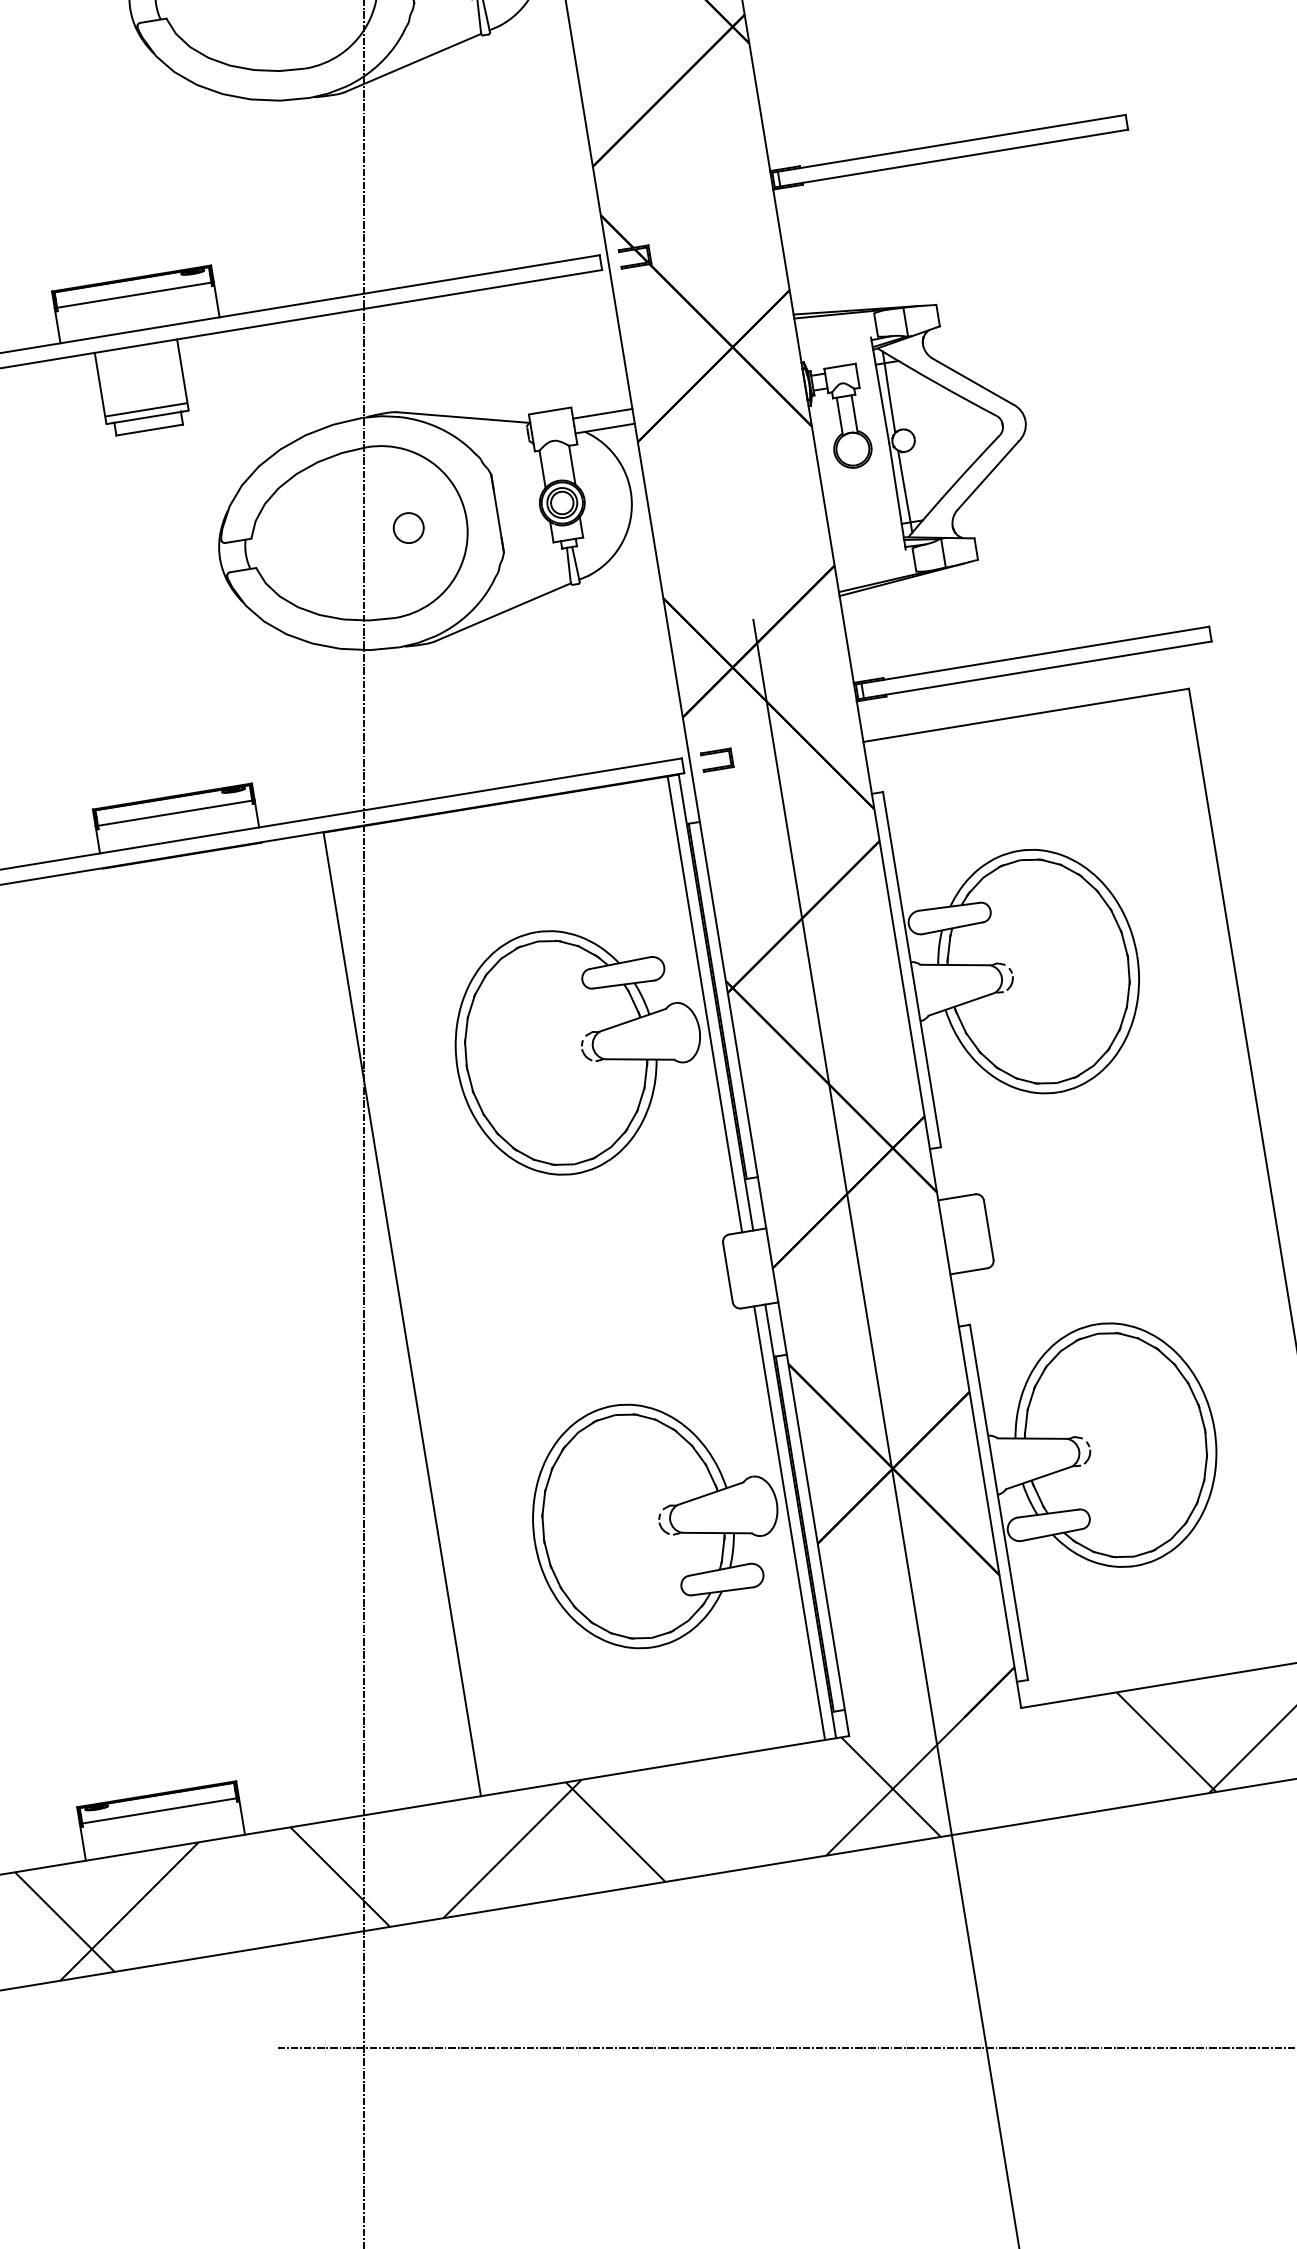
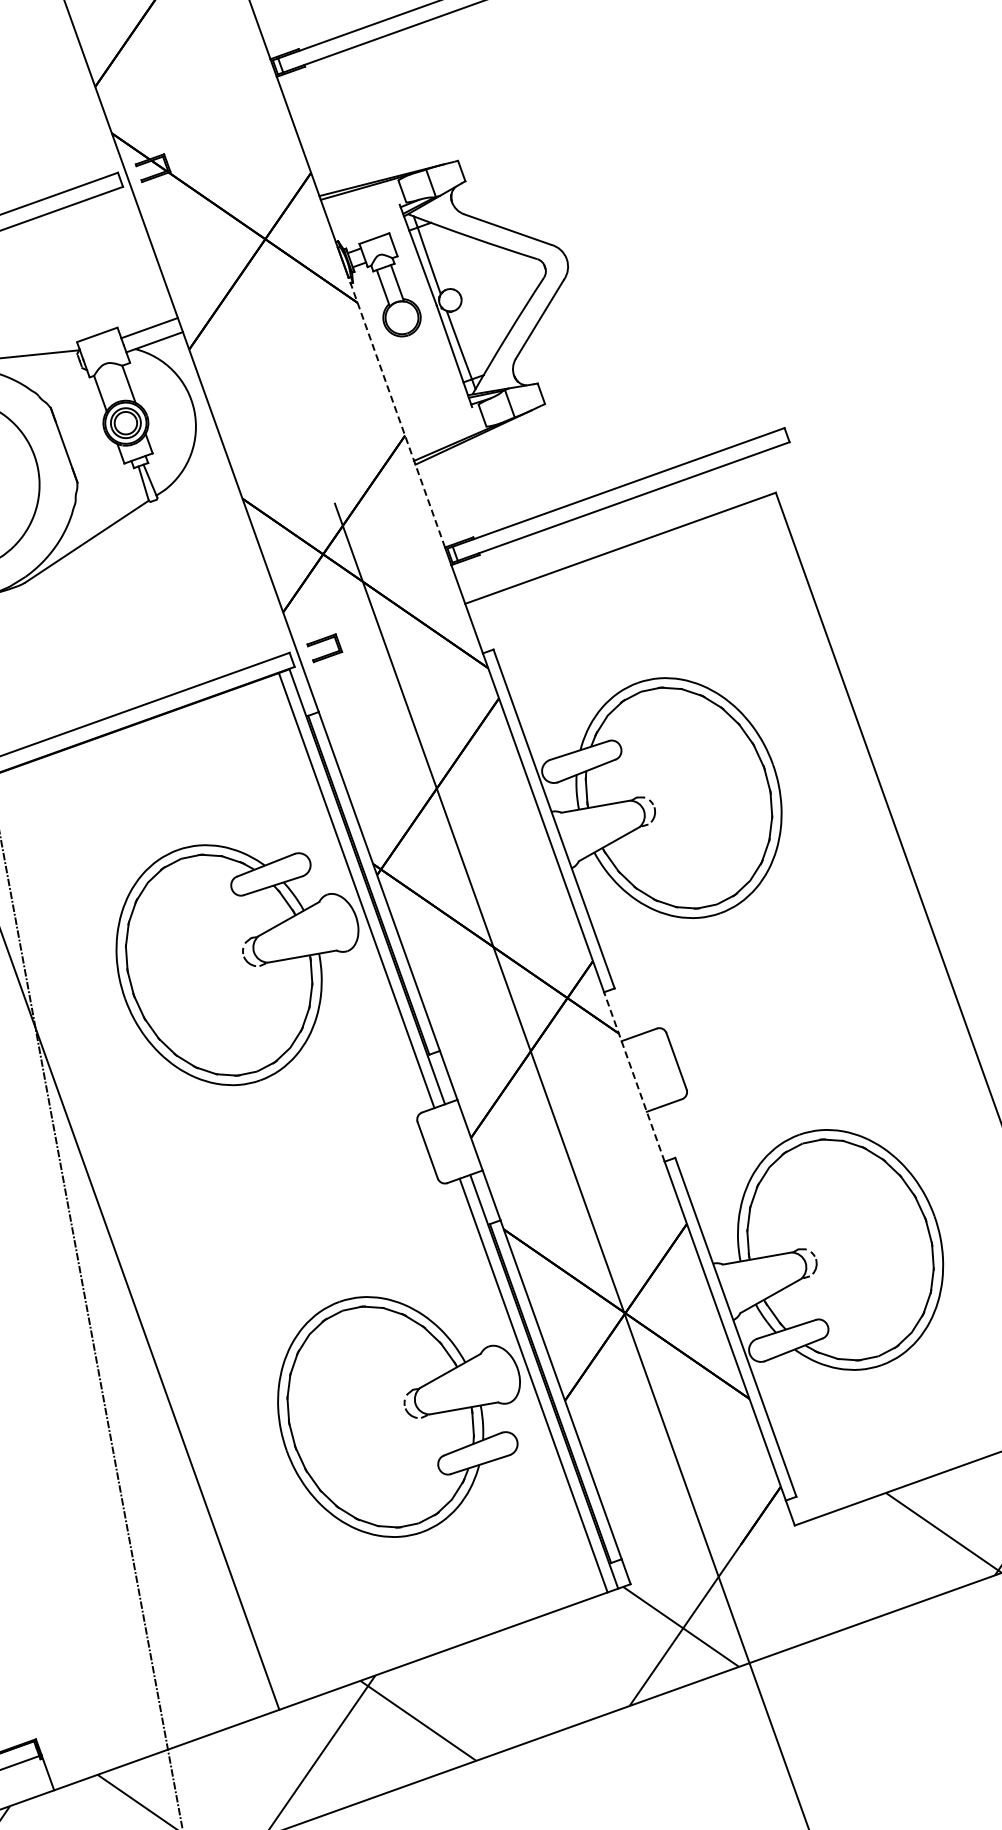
line: (830, 541) -> (396, 412), solid -> dashed
line: (944, 1237) -> (634, 1076), solid -> dashed

